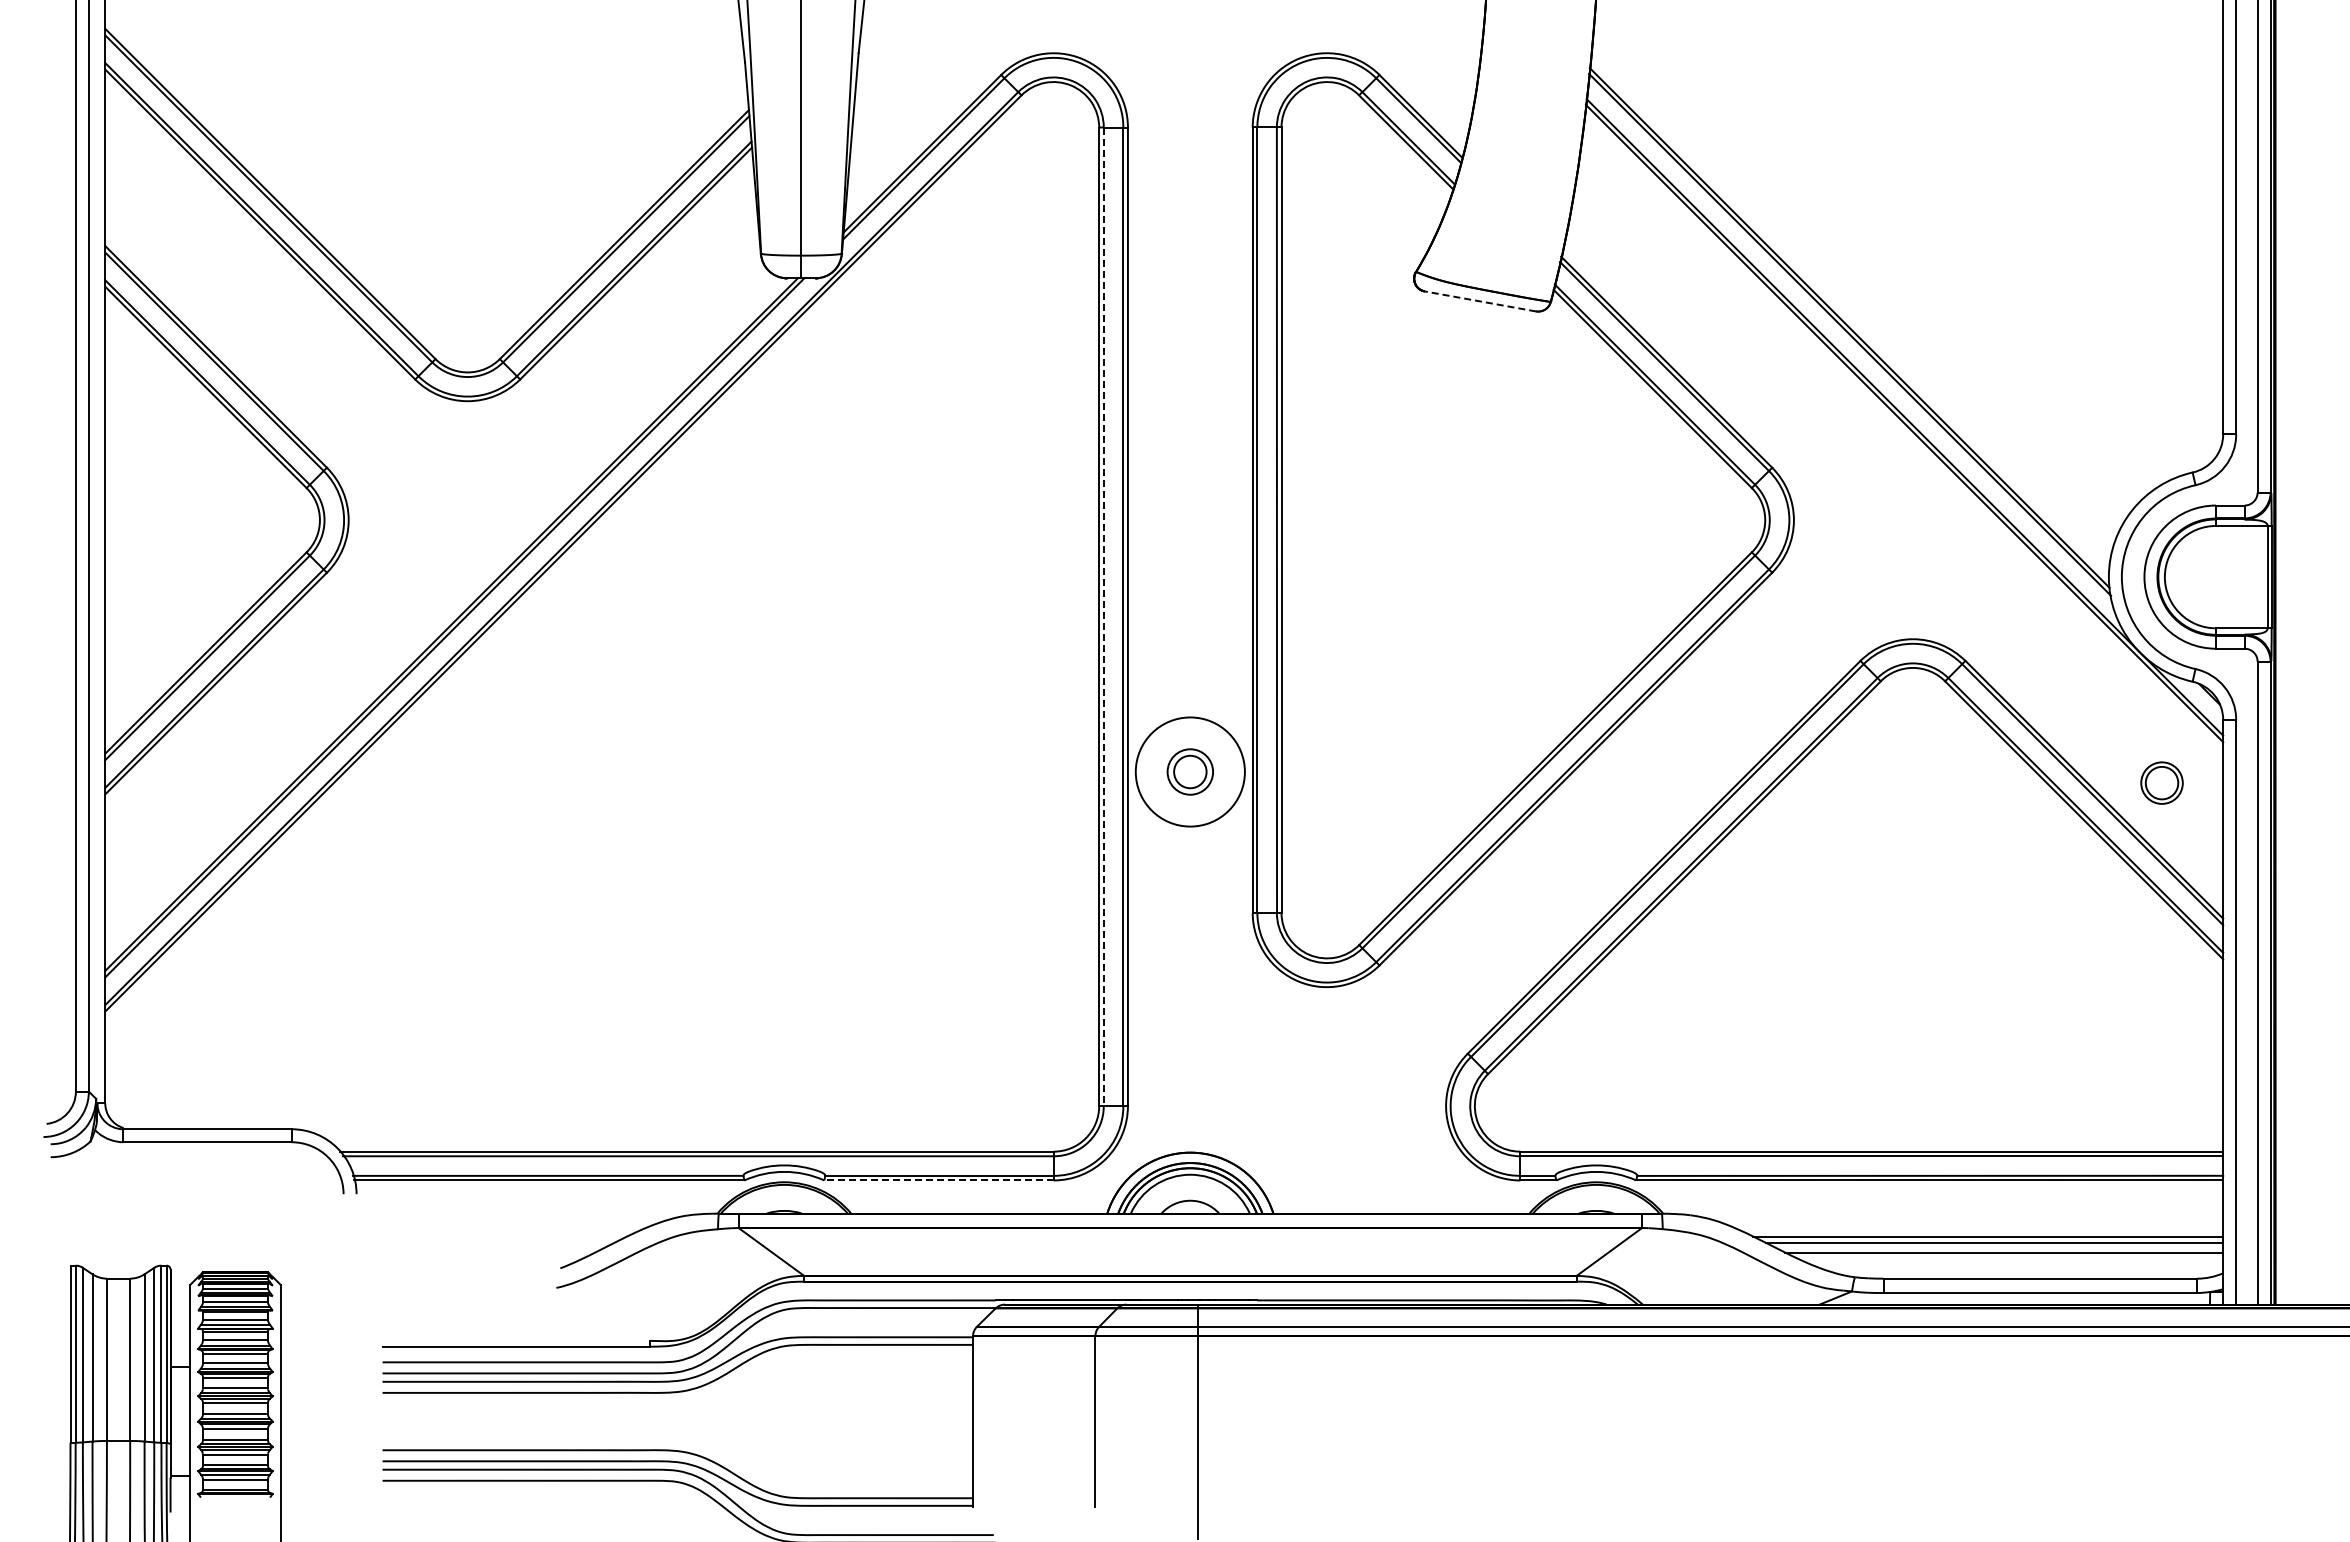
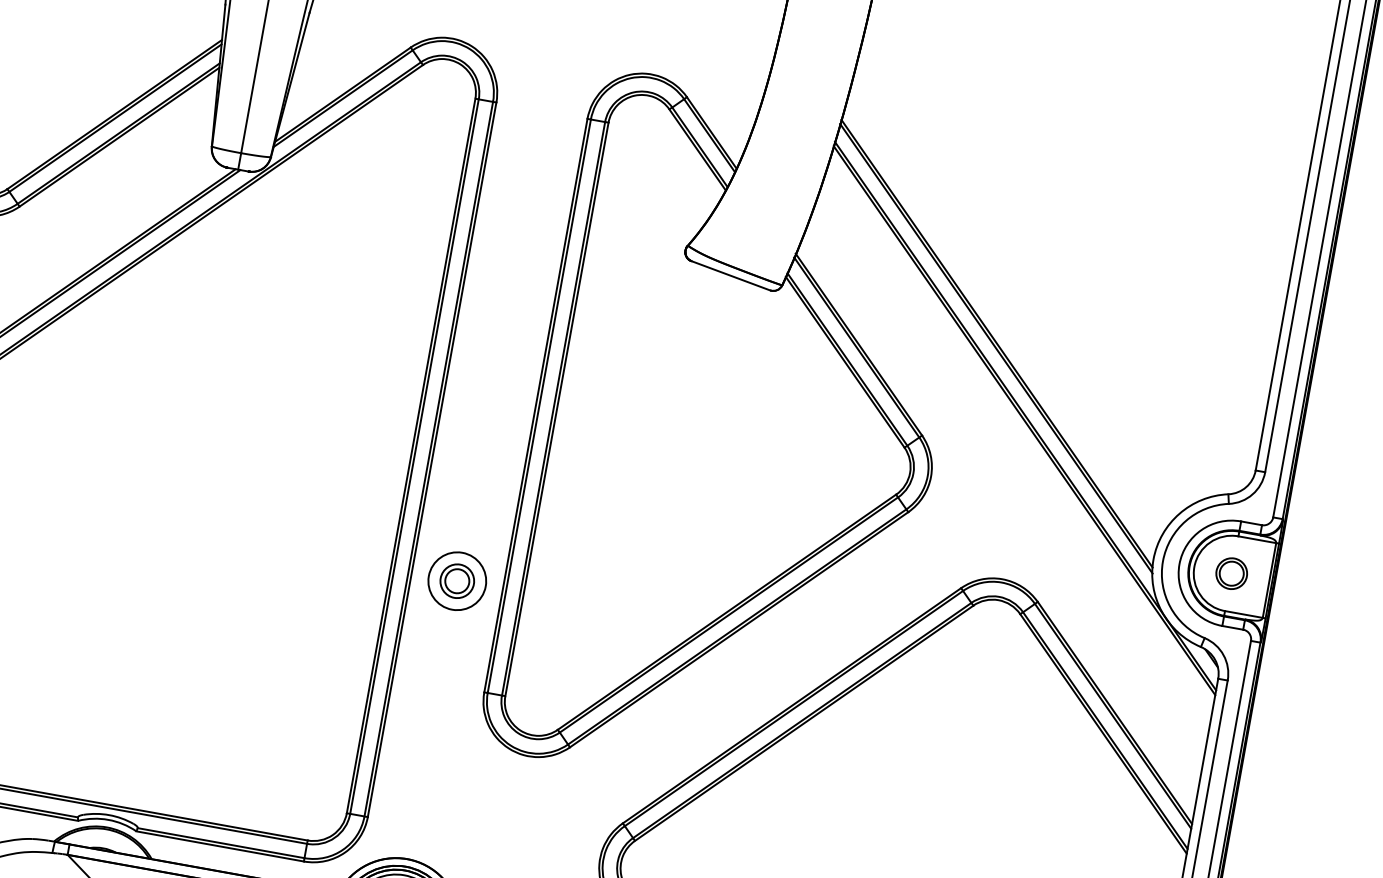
line: (1479, 301) -> (730, 275), dashed -> solid
line: (1103, 617) -> (414, 457), dashed -> solid
circle: (1190, 771) -> (457, 580), size x0.71
part: (2161, 782) -> (1231, 573), moved
line: (939, 1180) -> (220, 846), dashed -> solid

